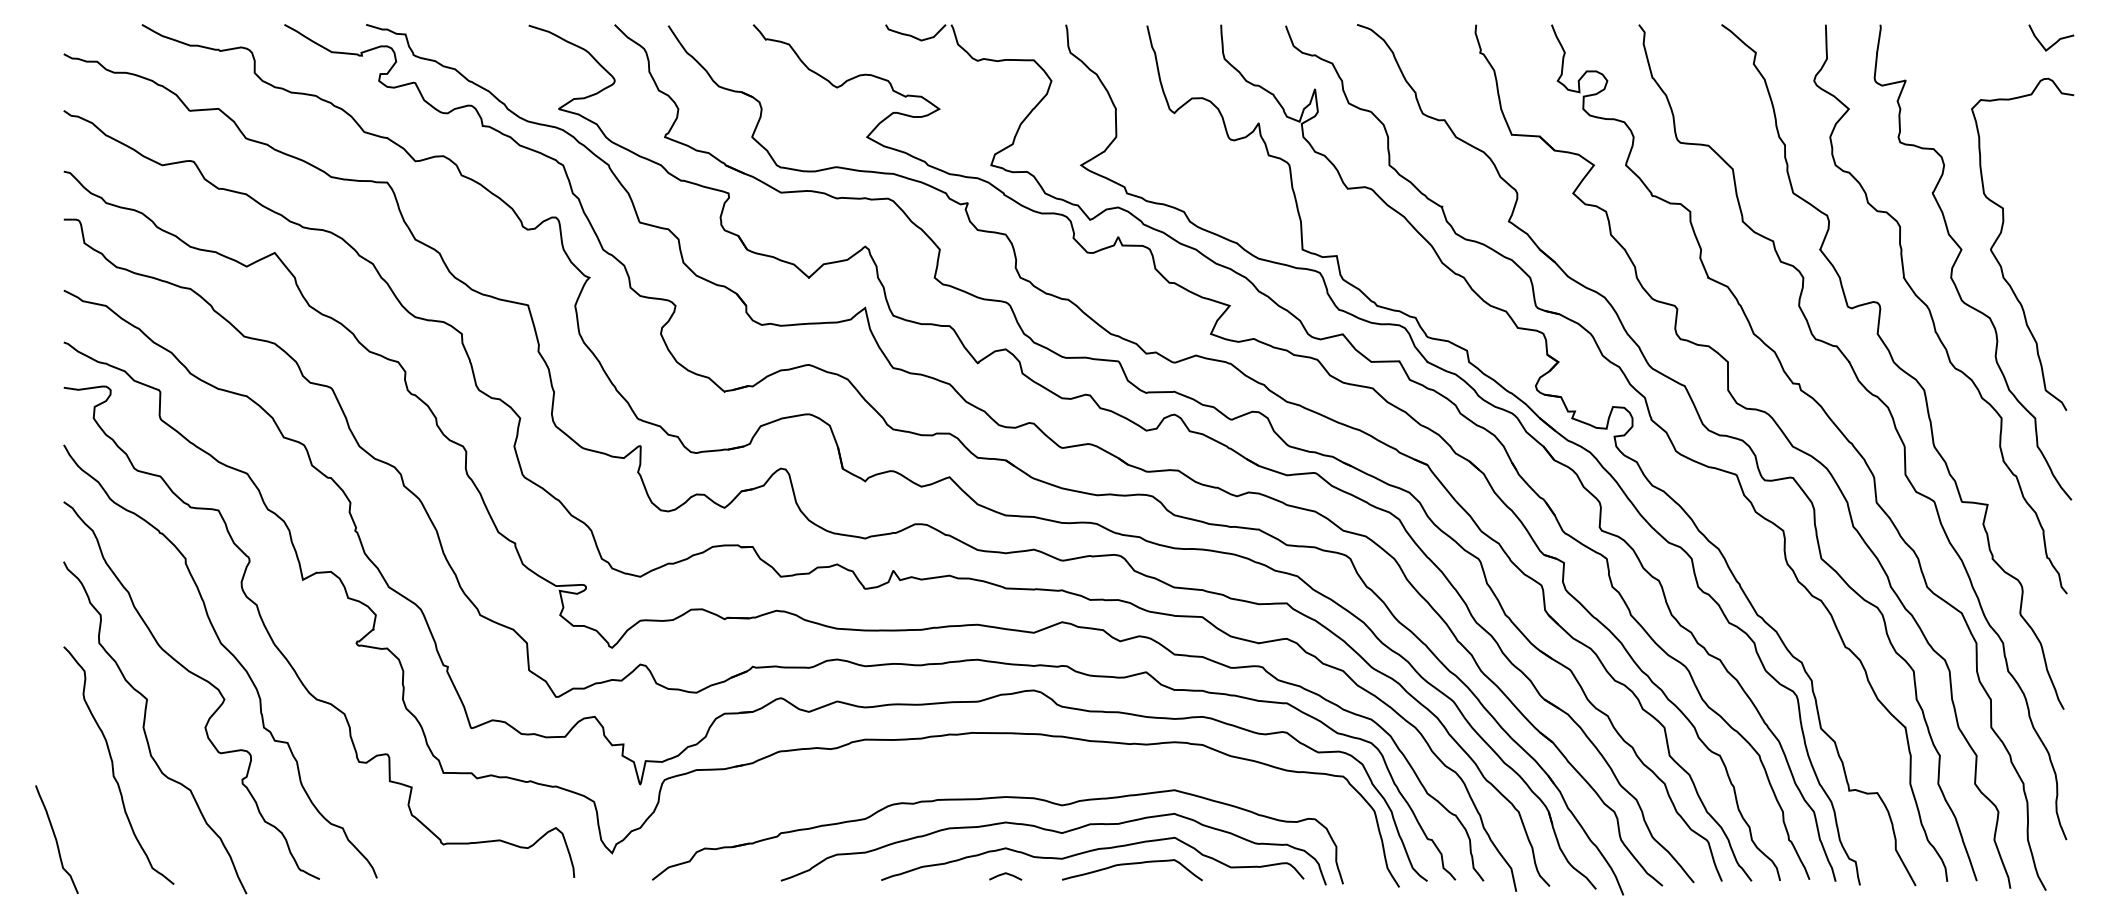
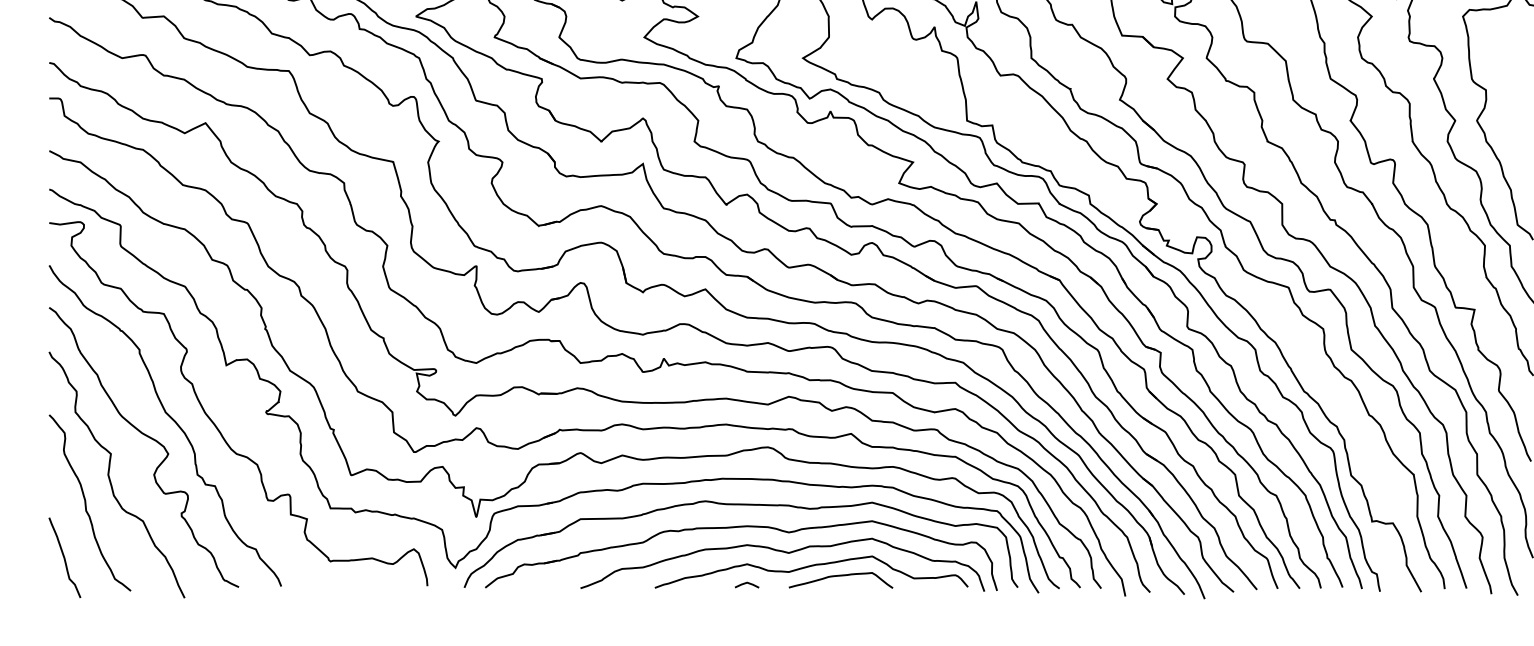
part: (997, 768) -> (741, 505), added
curve: (56, 839) -> (64, 557), moved

